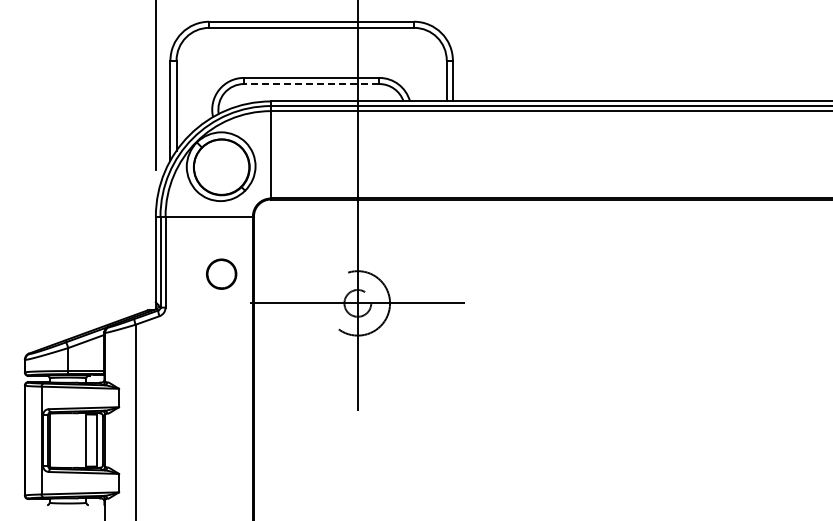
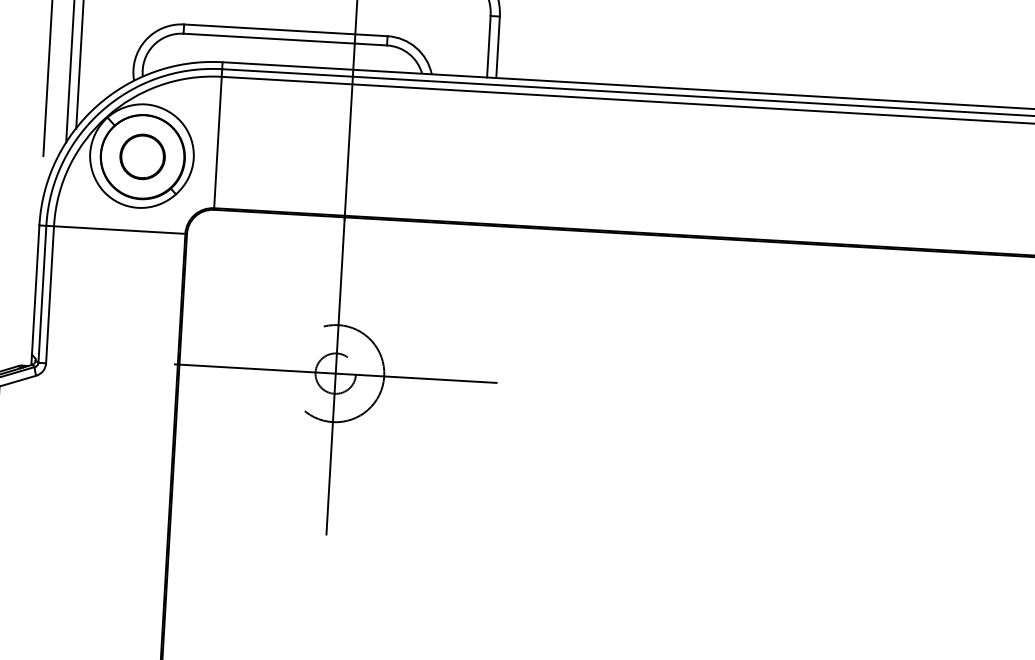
line: (311, 84) -> (285, 40), dashed -> solid
circle: (221, 273) -> (142, 155), moved

